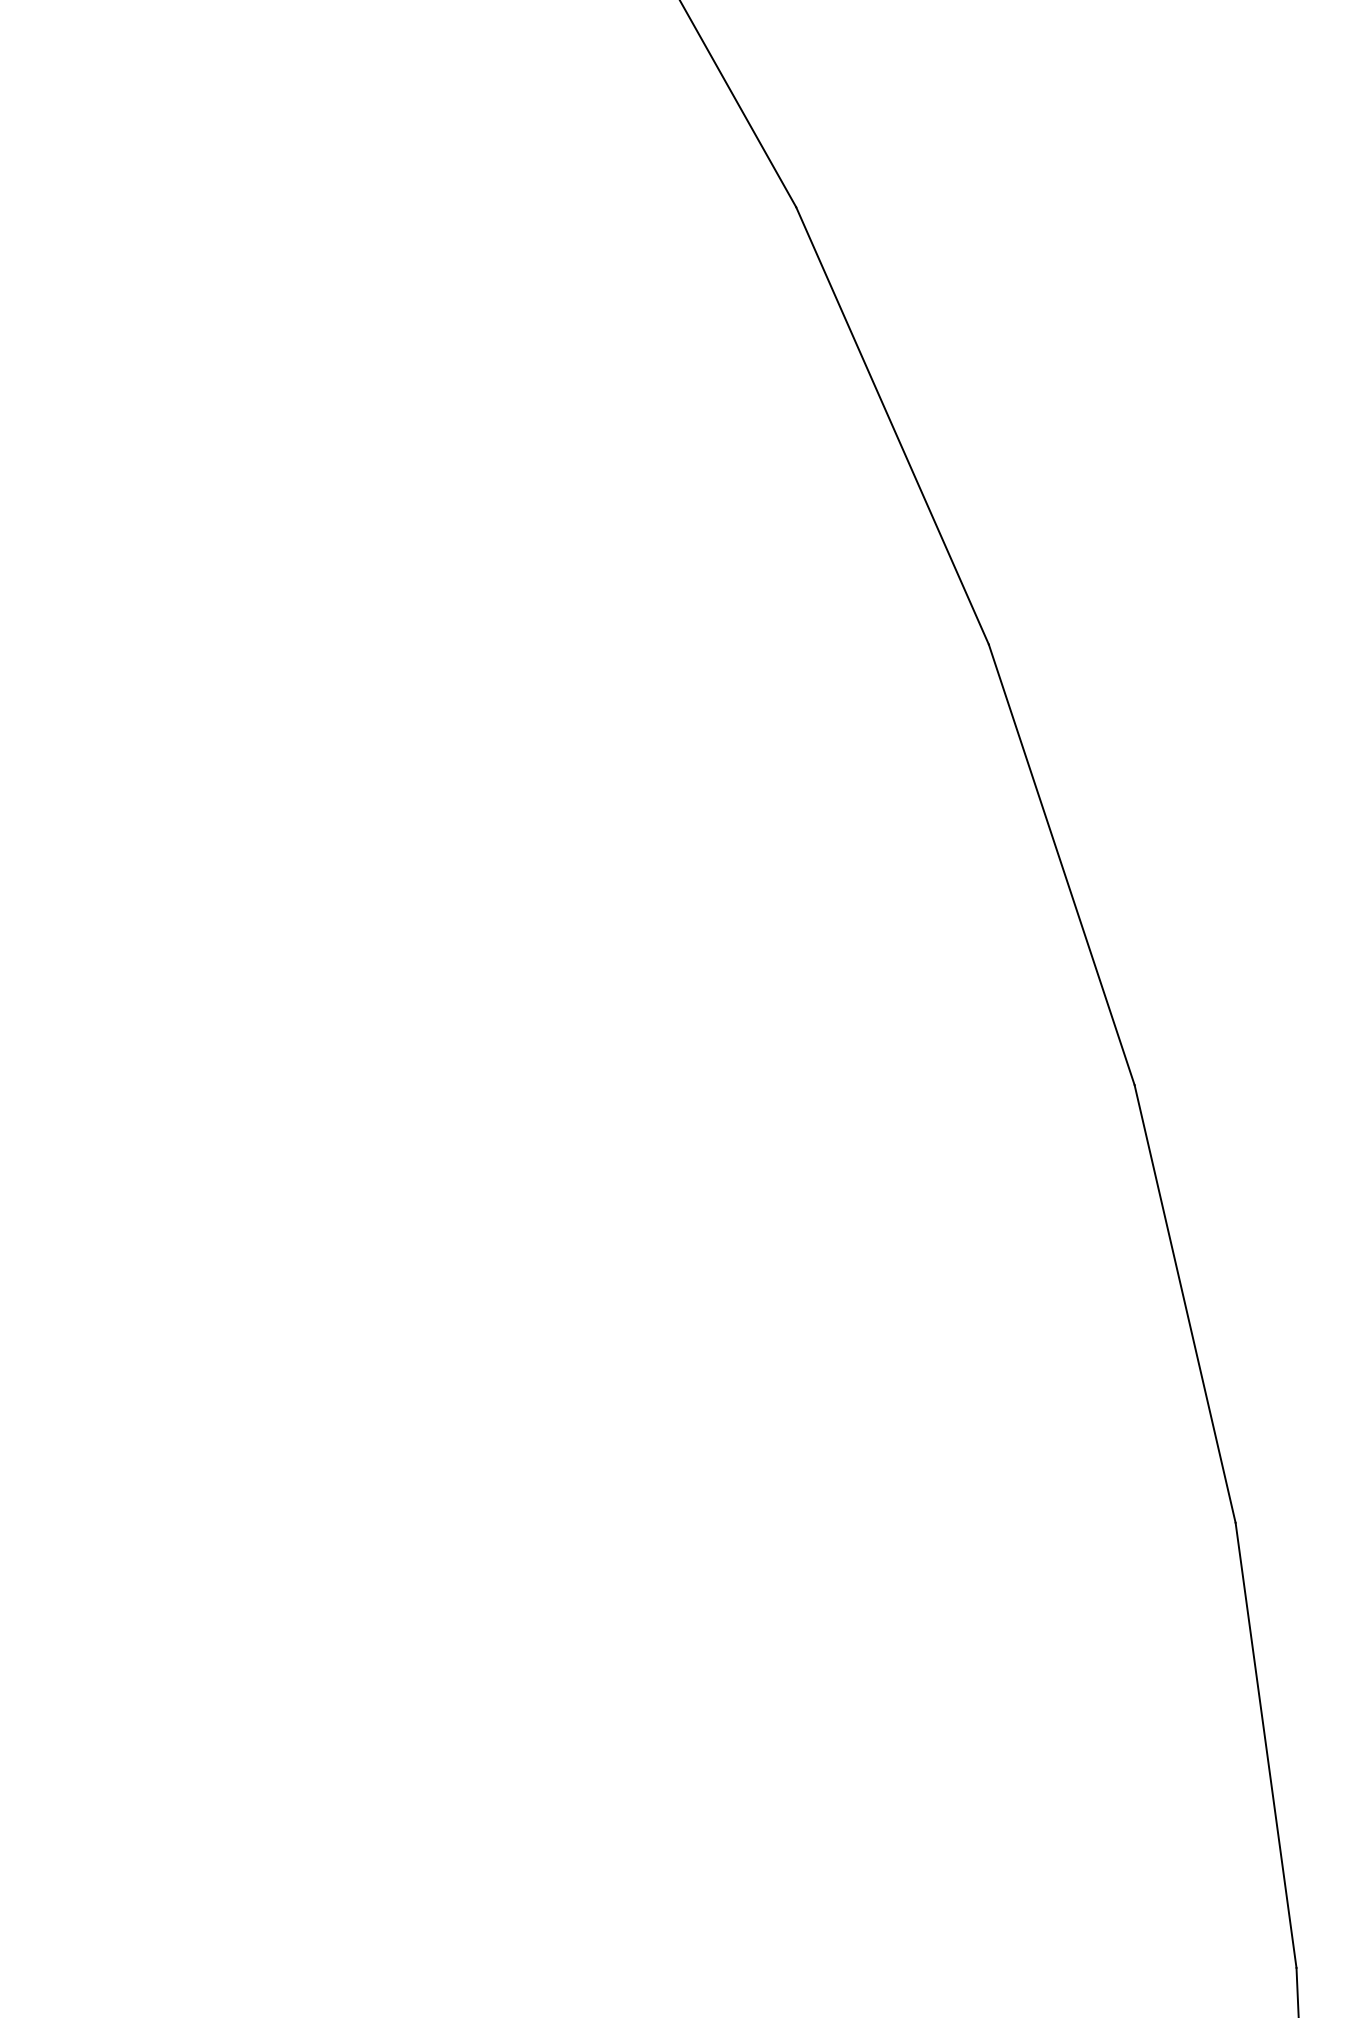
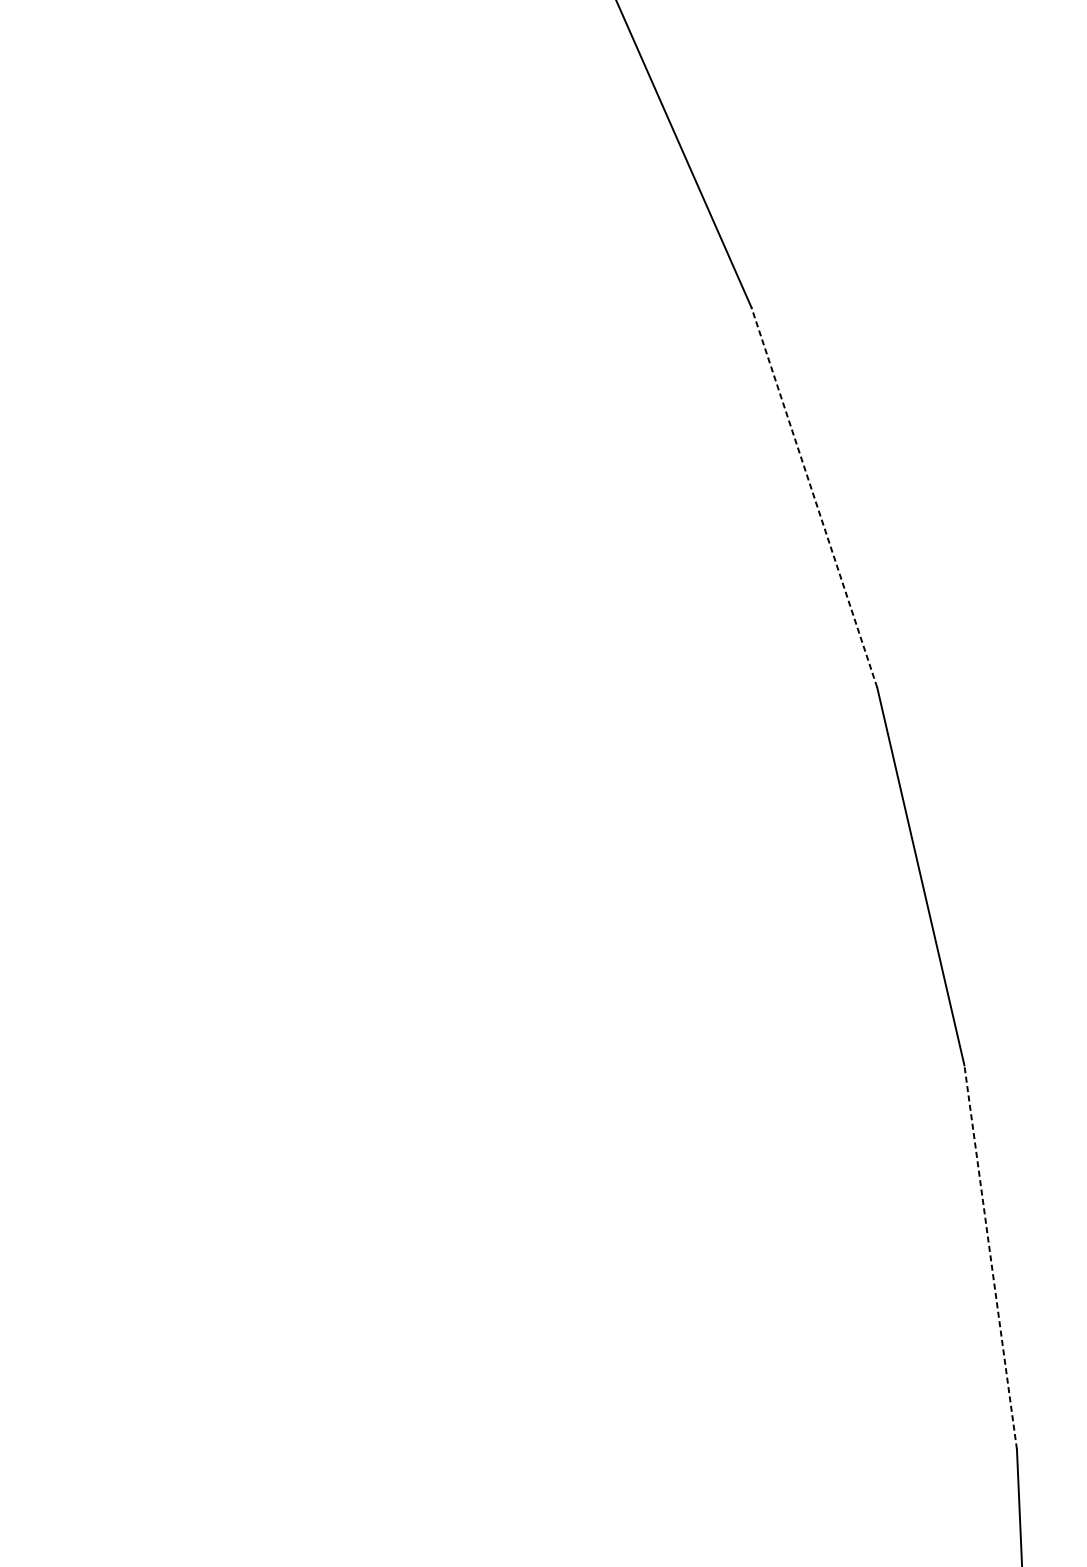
line: (1061, 864) -> (814, 497), solid -> dashed
line: (1266, 1745) -> (991, 1257), solid -> dashed

